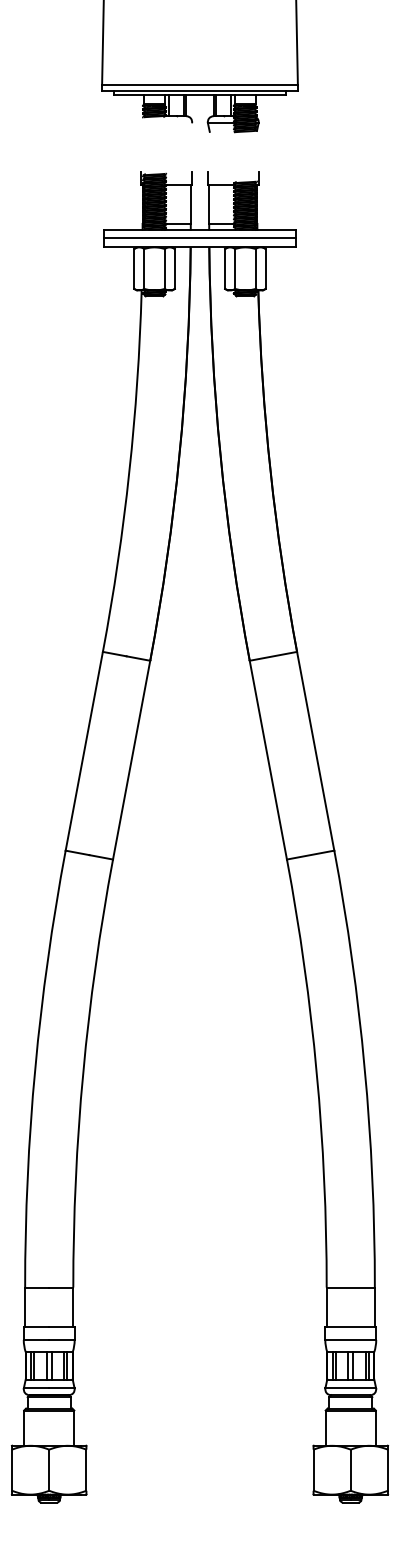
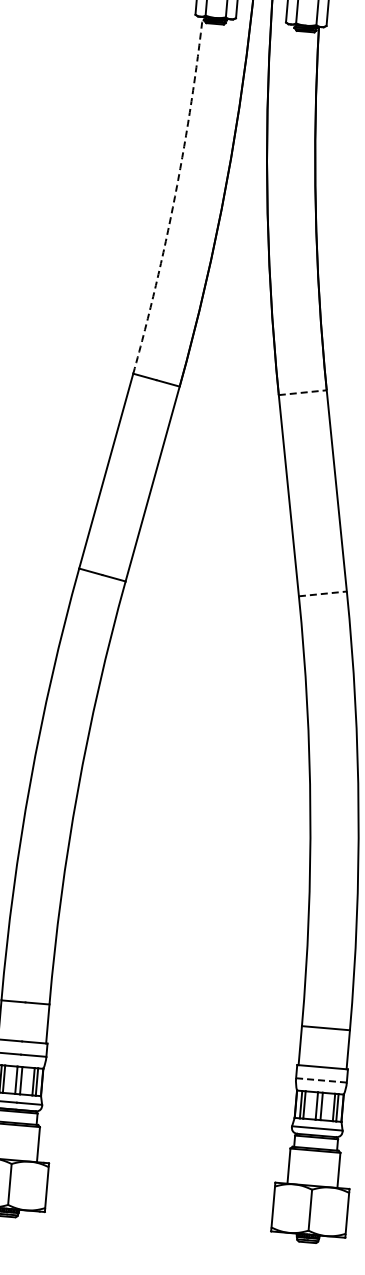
arc: (129, 471) -> (175, 196), solid -> dashed
line: (273, 656) -> (302, 392), solid -> dashed
line: (311, 855) -> (323, 594), solid -> dashed
line: (351, 1339) -> (322, 1080), solid -> dashed

